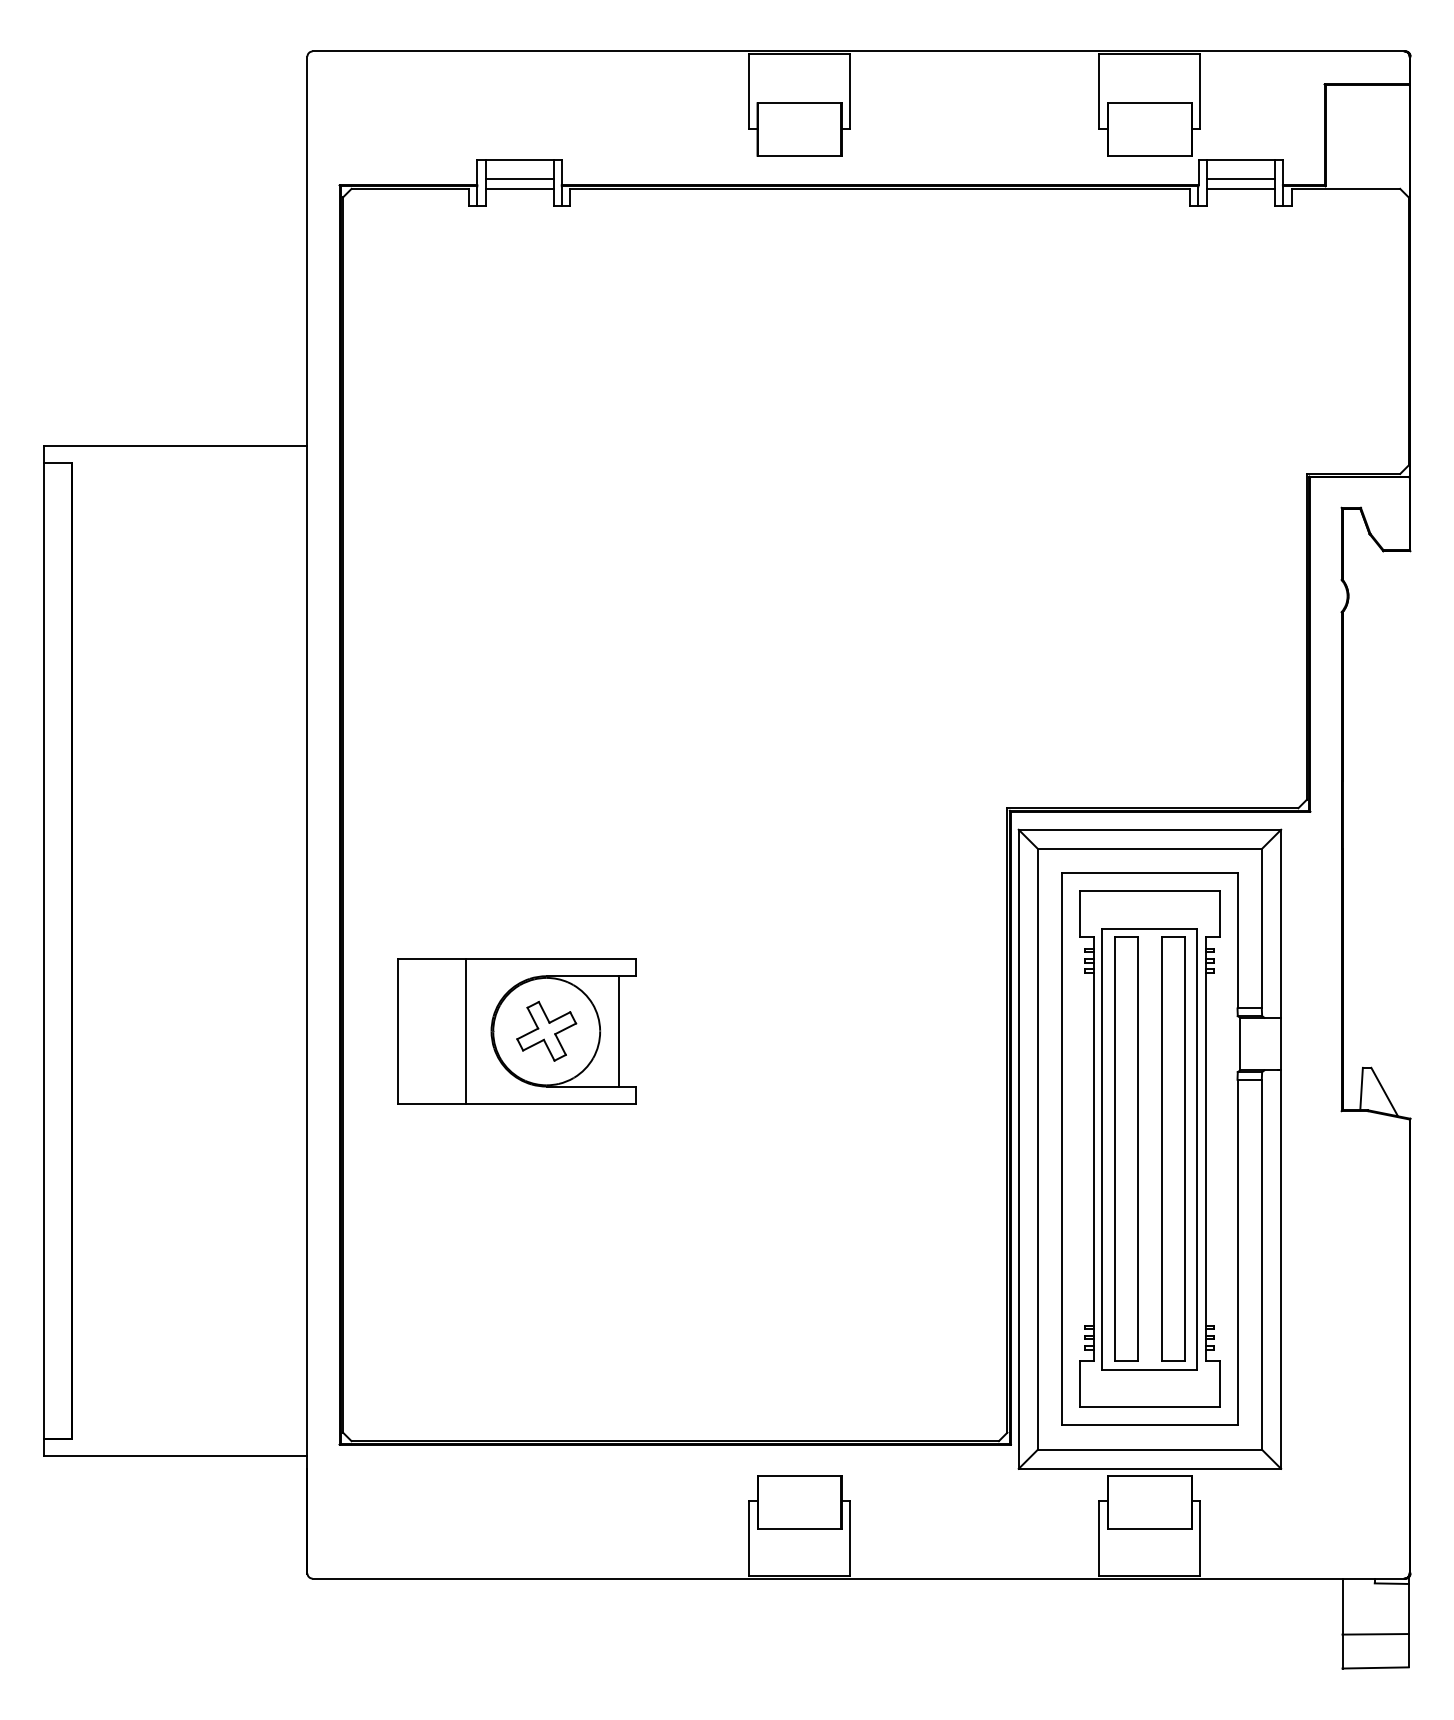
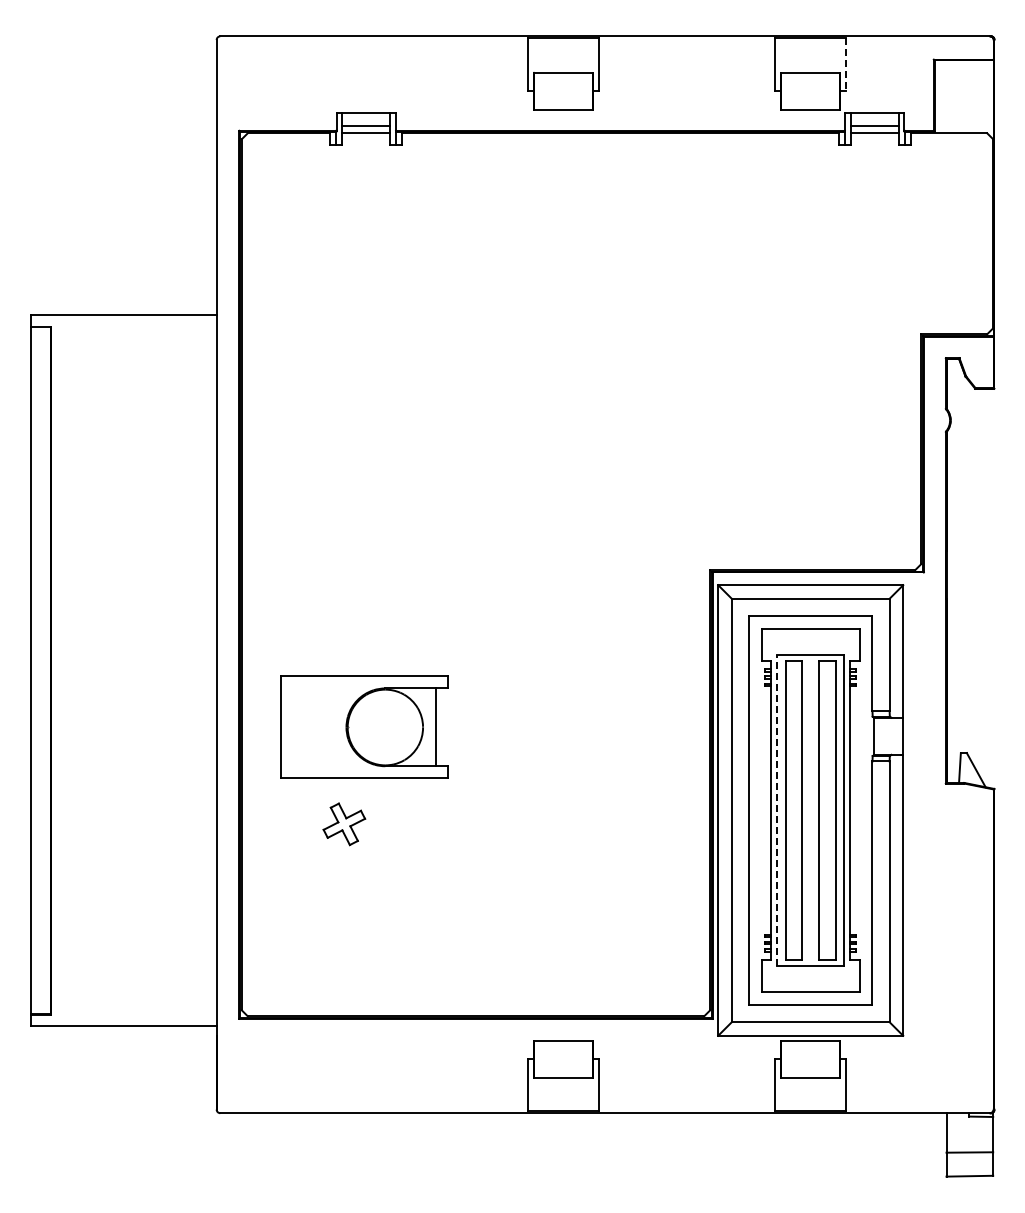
line: (1200, 92) -> (846, 65), solid -> dashed
line: (466, 1031) -> (328, 727), removed
part: (546, 1031) -> (344, 824), moved
line: (1102, 1149) -> (777, 810), solid -> dashed

